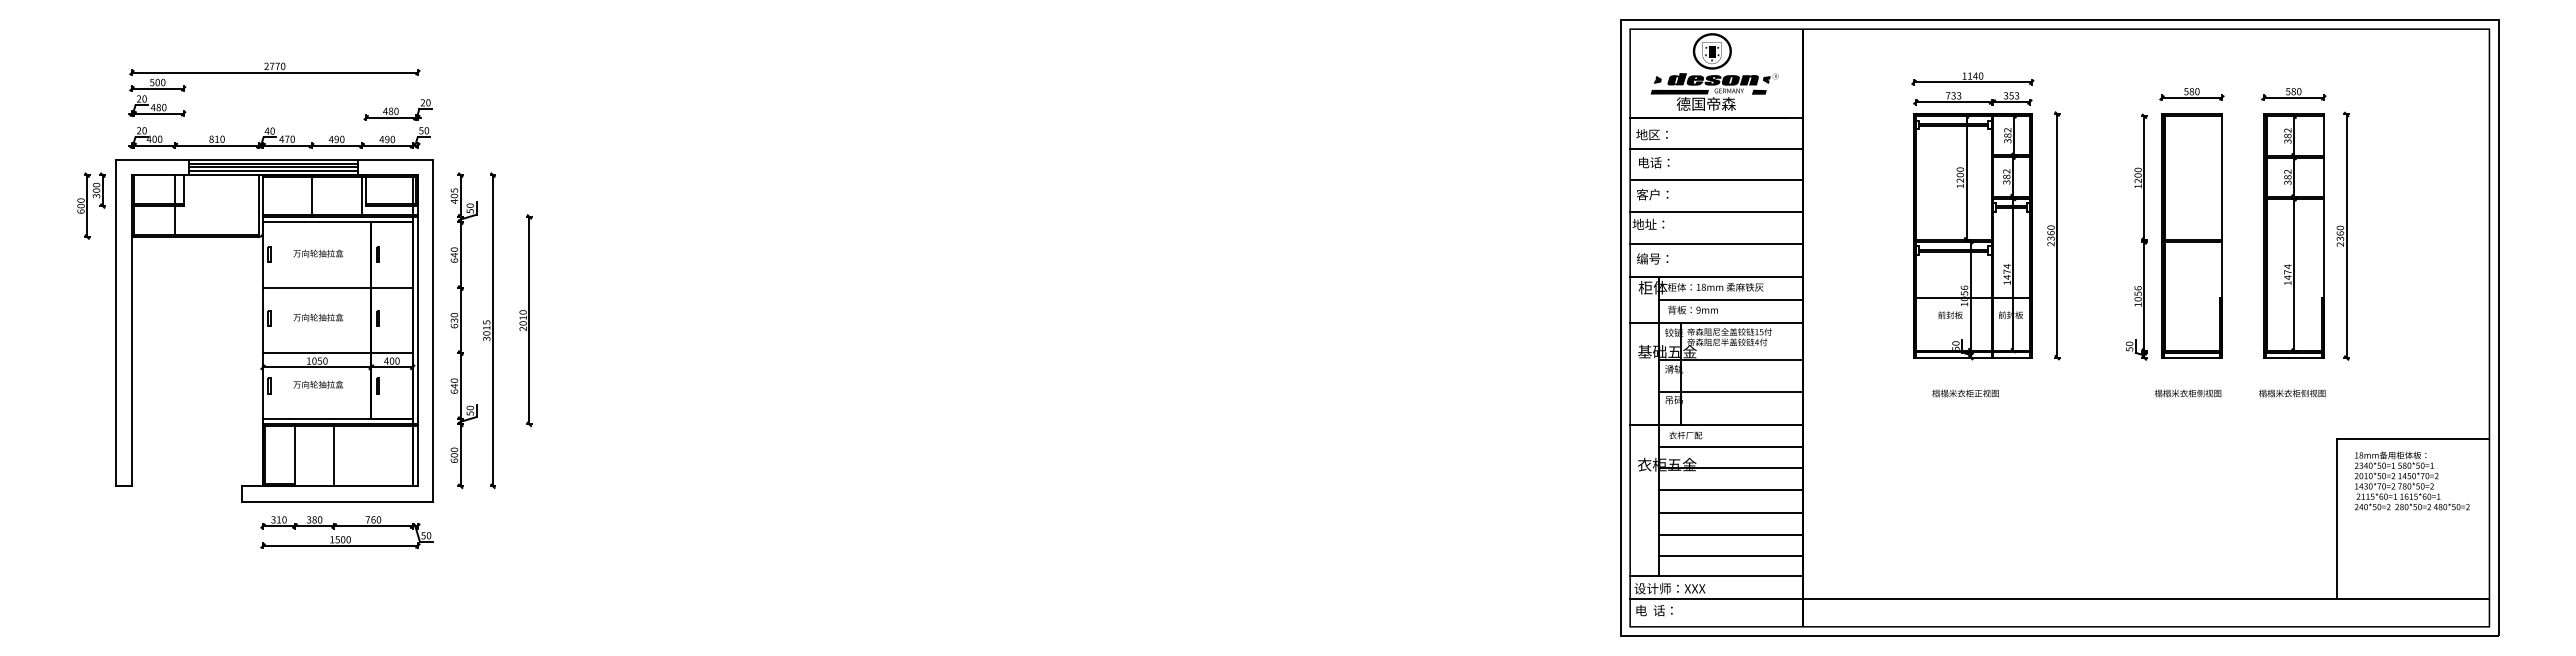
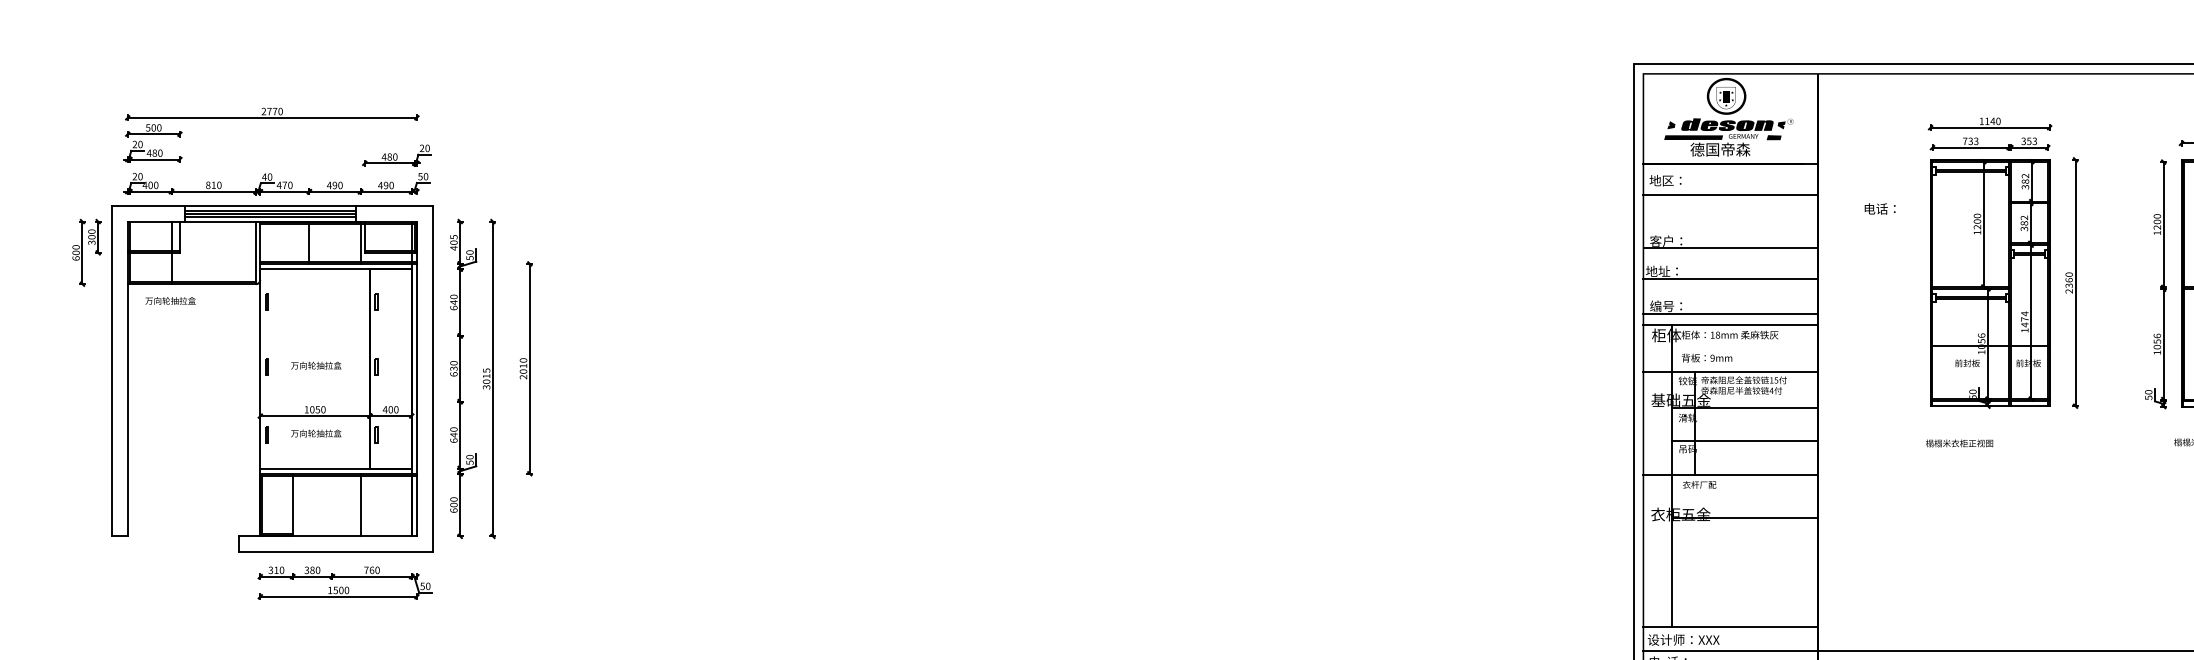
text: (1654, 162) -> (1880, 208), moved
line: (1716, 180) -> (1730, 248), moved
line: (1716, 212) -> (1730, 279), moved
line: (1716, 243) -> (1730, 314), moved
text: (318, 253) -> (170, 300), moved
line: (337, 288) -> (335, 336), removed
line: (1730, 299) -> (1744, 347), removed
line: (337, 353) -> (335, 402), removed
text: (1965, 393) -> (1959, 443), moved
line: (1730, 447) -> (1744, 497), removed
line: (334, 455) -> (360, 505), moved
line: (1730, 490) -> (1744, 540), removed
line: (1730, 512) -> (1744, 562), removed
line: (1730, 535) -> (1744, 586), removed
line: (1730, 555) -> (1744, 606), removed

